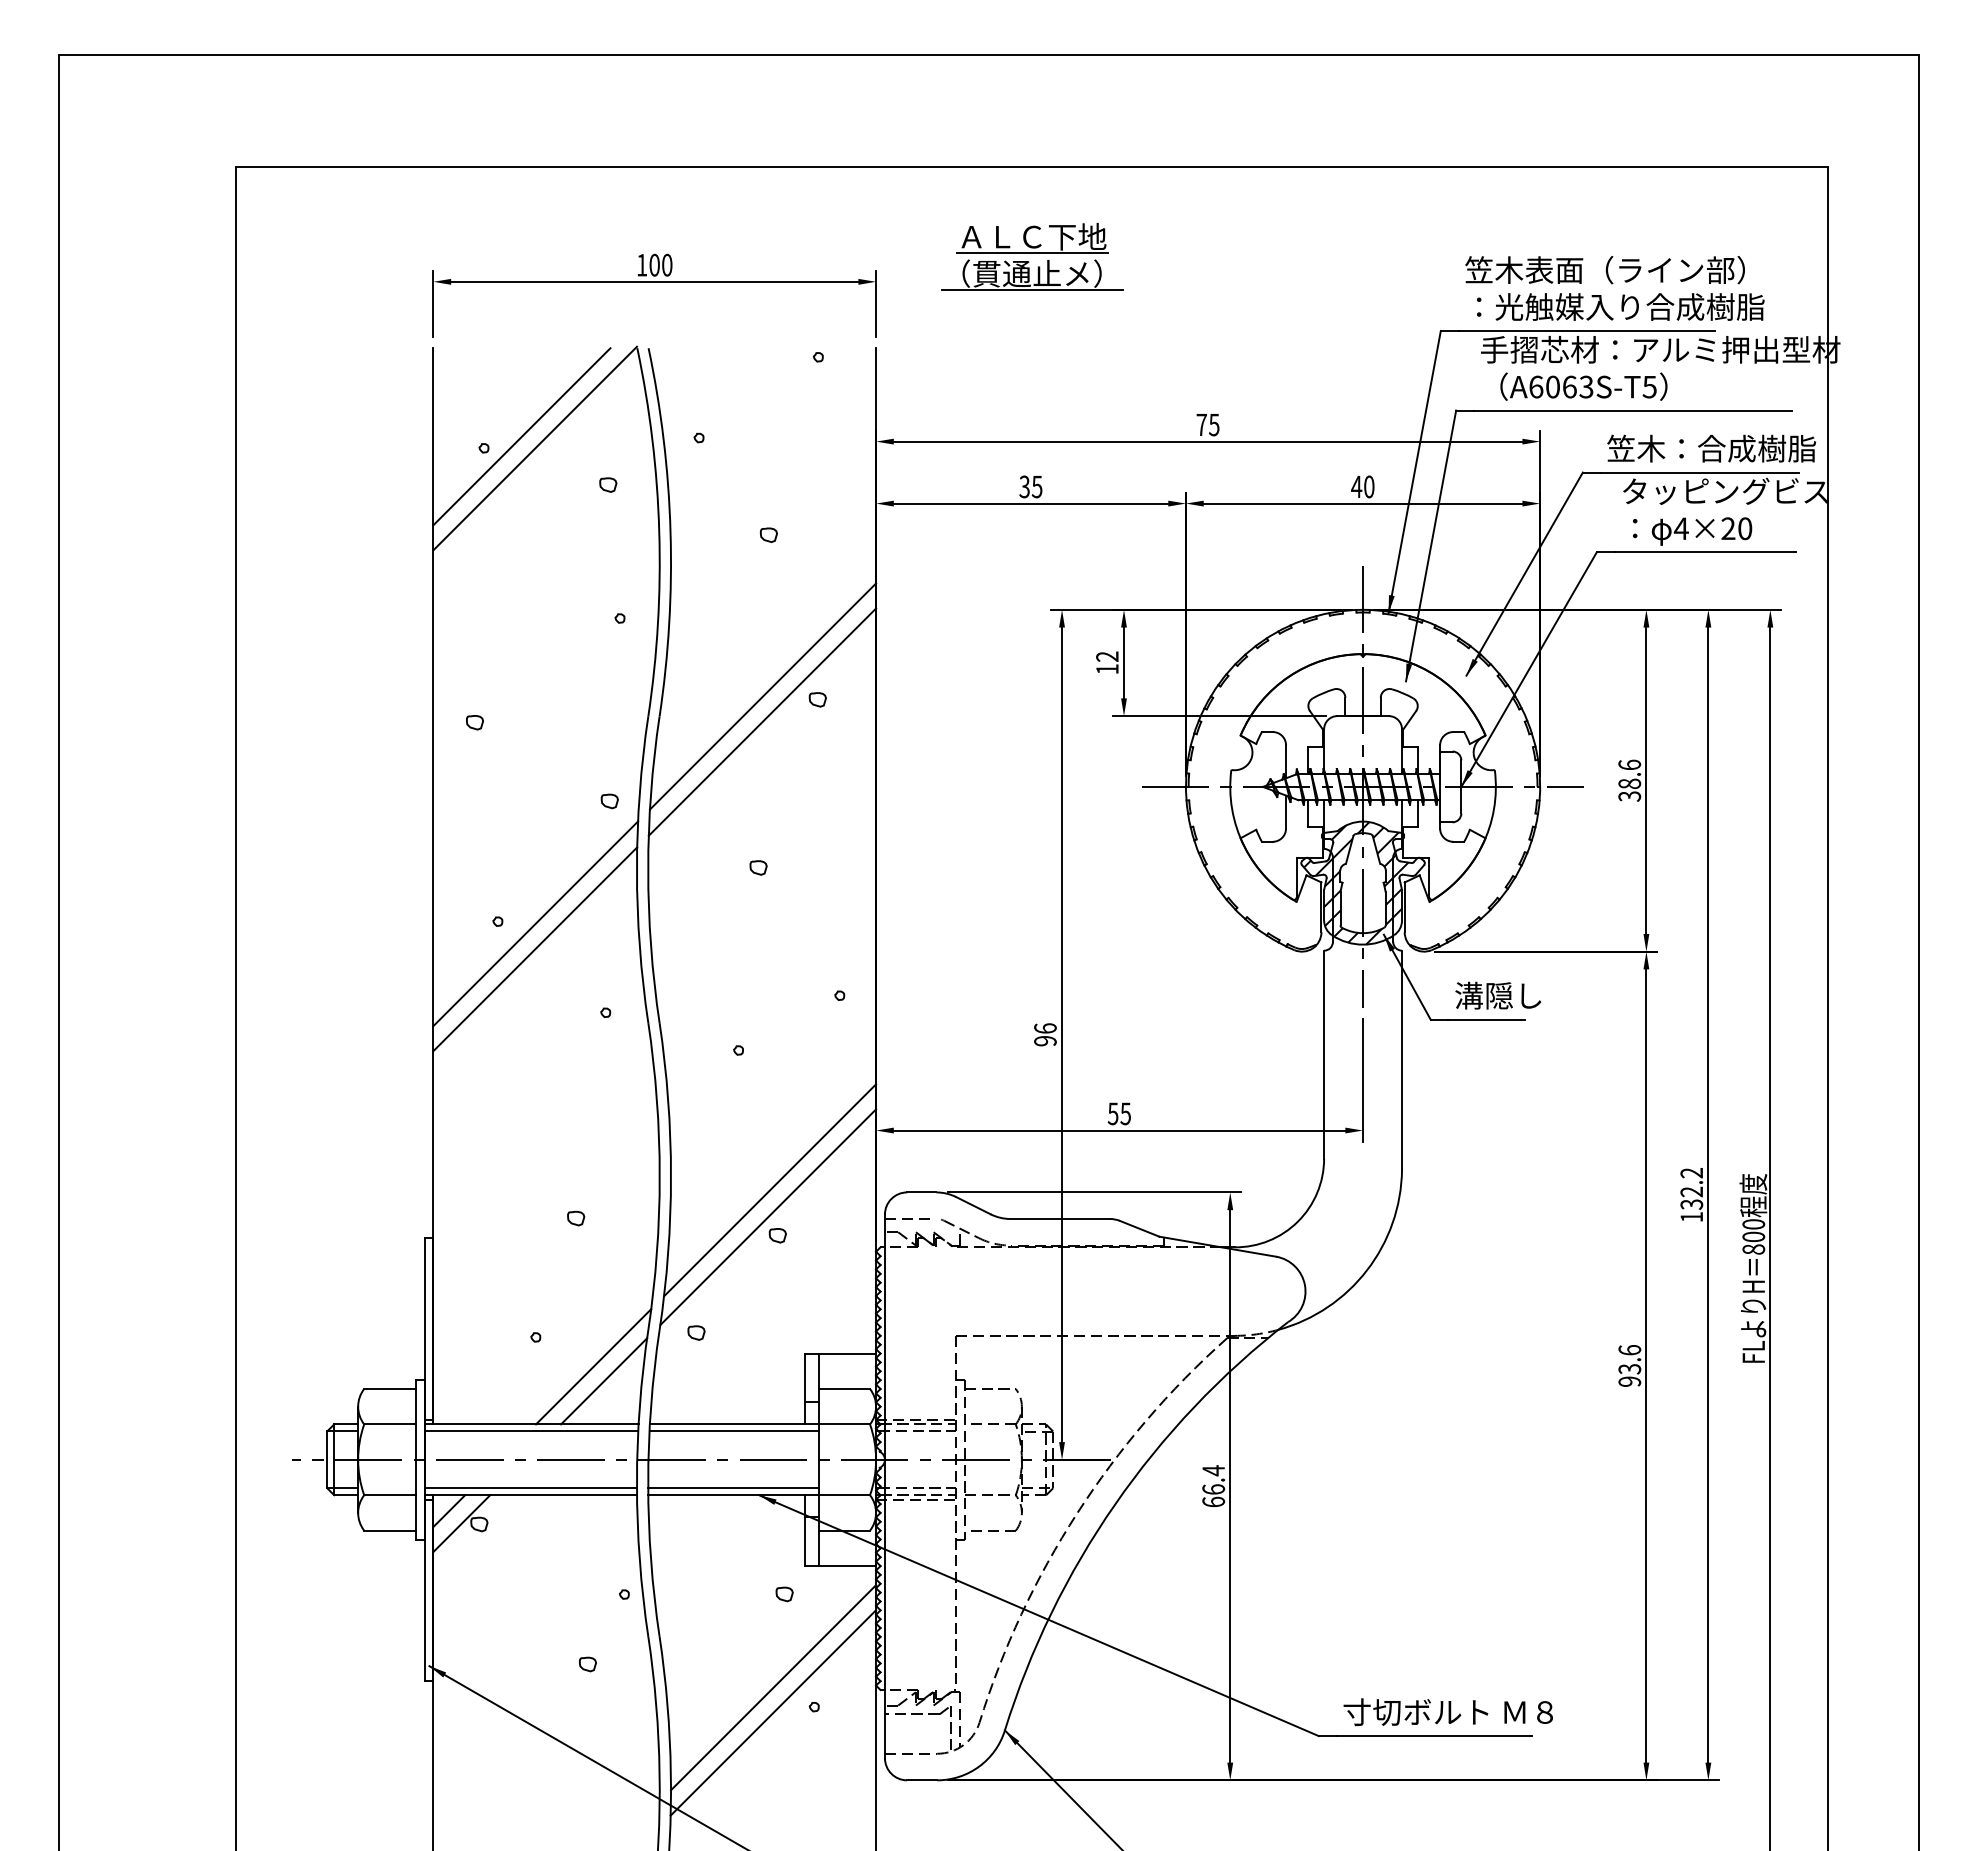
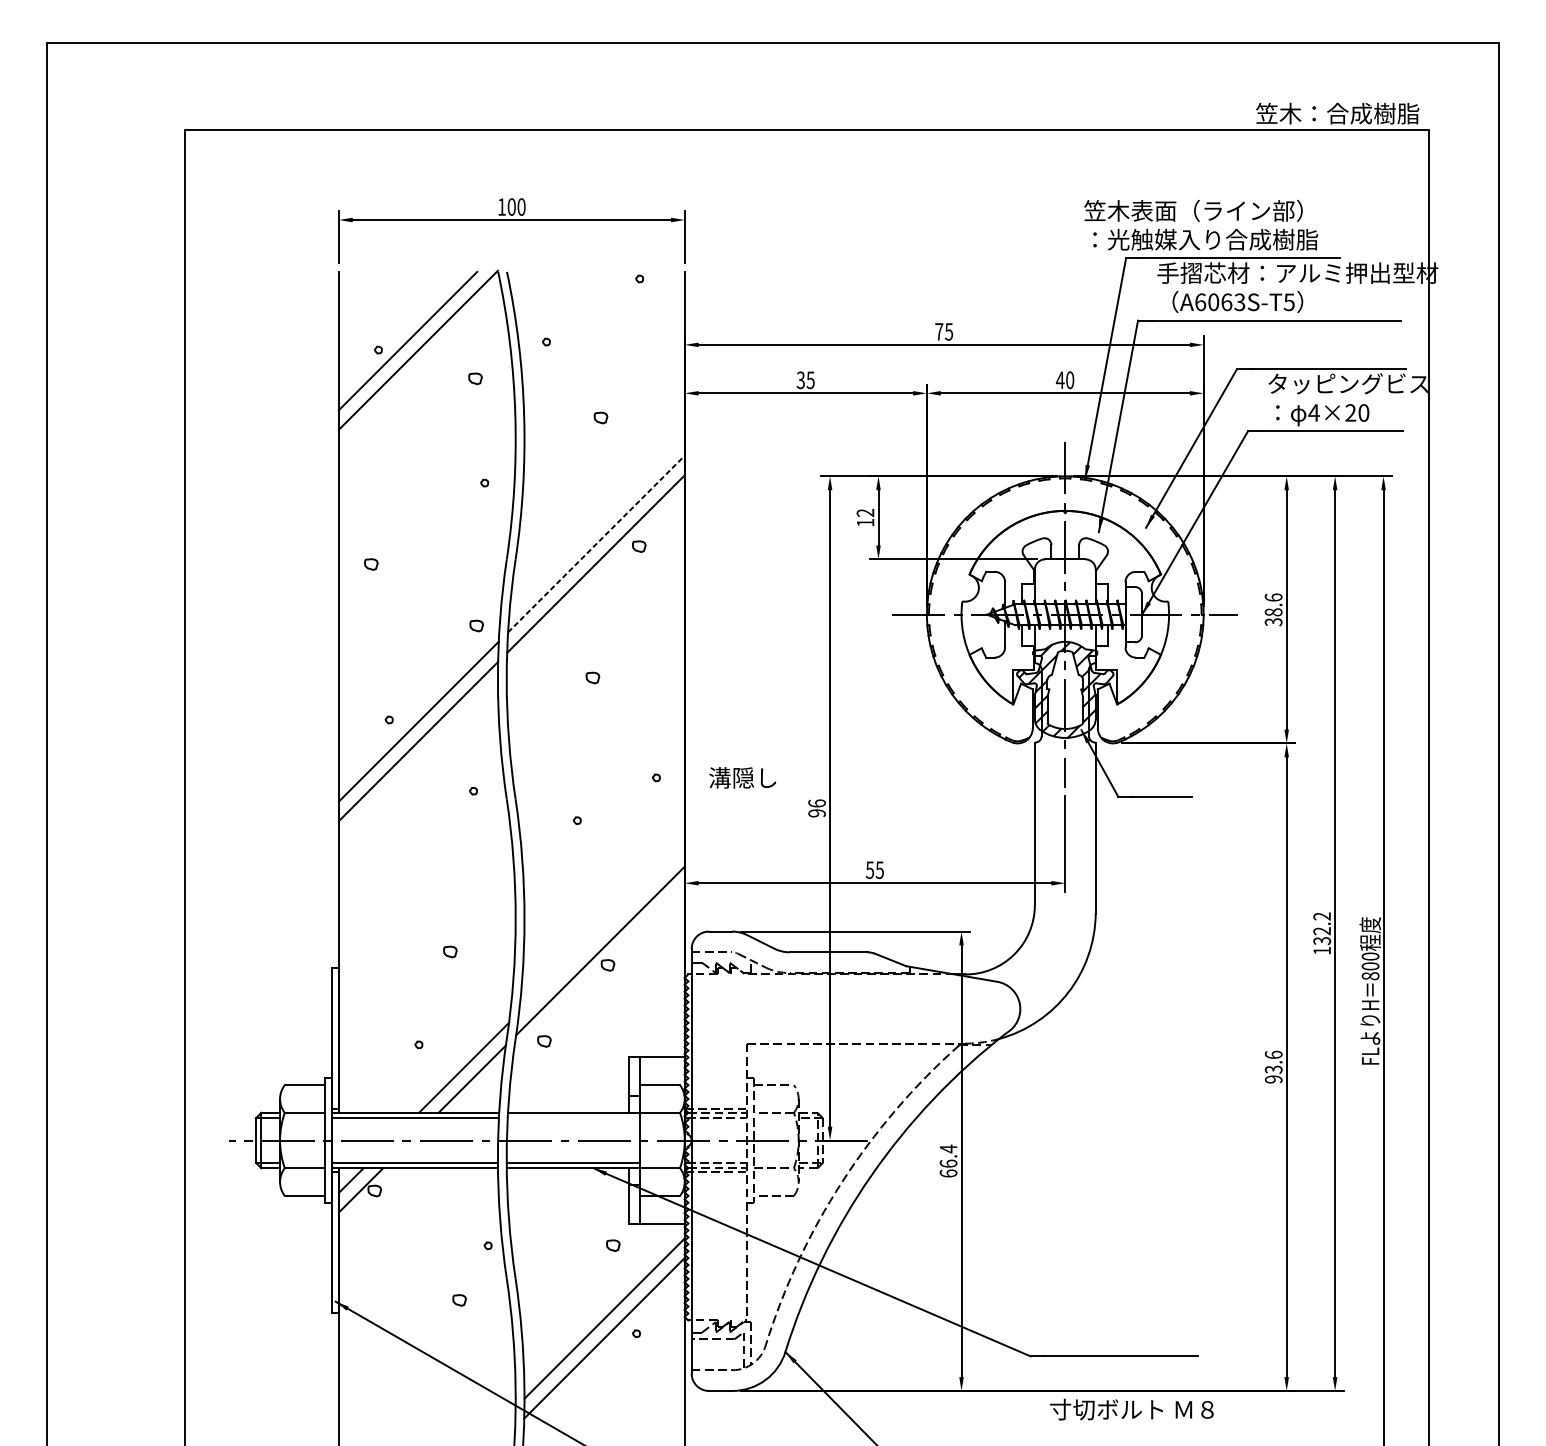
part: (1032, 256) -> (806, 200), removed
text: (1614, 288) -> (1200, 225), moved
text: (1711, 448) -> (1337, 113), moved
line: (763, 696) -> (596, 544), solid -> dashed
text: (1498, 995) -> (742, 777), moved
line: (770, 1190) -> (602, 930), removed
line: (733, 1431) -> (573, 1118), removed
text: (1447, 1712) -> (1131, 1409), moved

